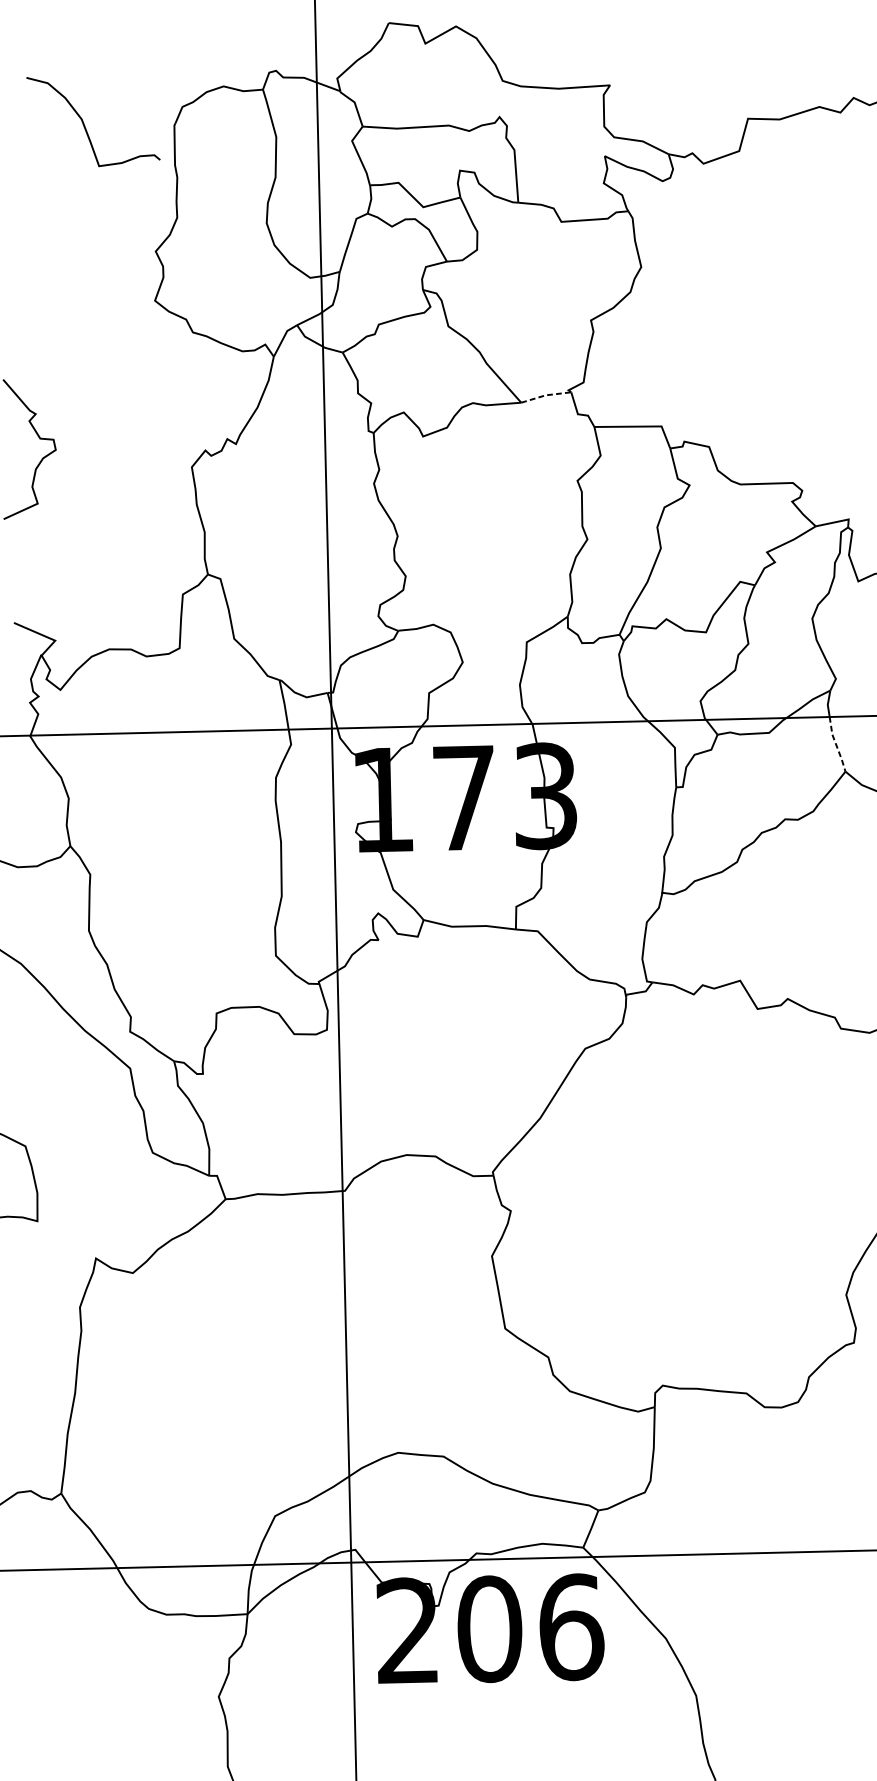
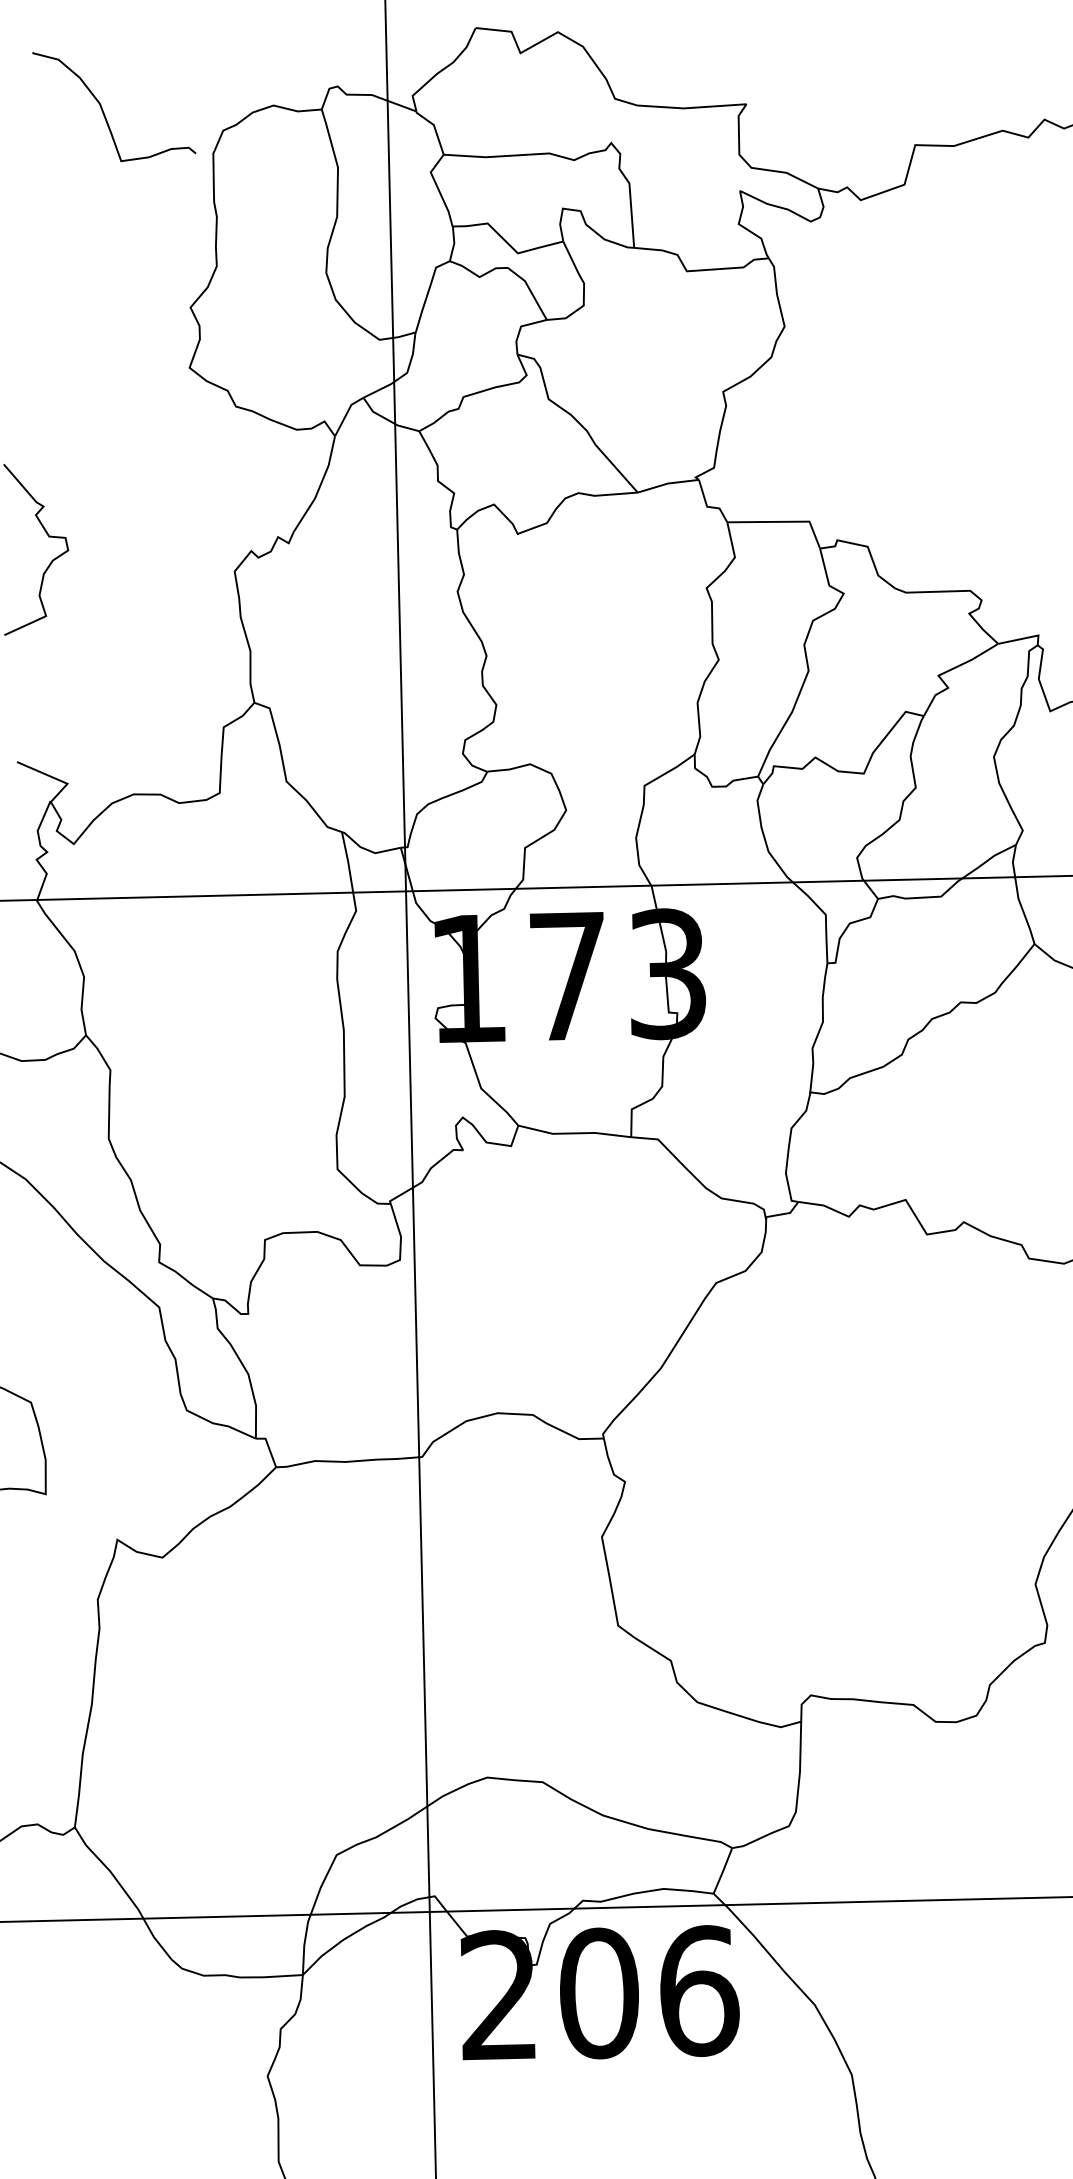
curve: (84, 123) -> (103, 109), moved
line: (545, 395) -> (667, 483), dashed -> solid
line: (836, 745) -> (1023, 911), dashed -> solid

